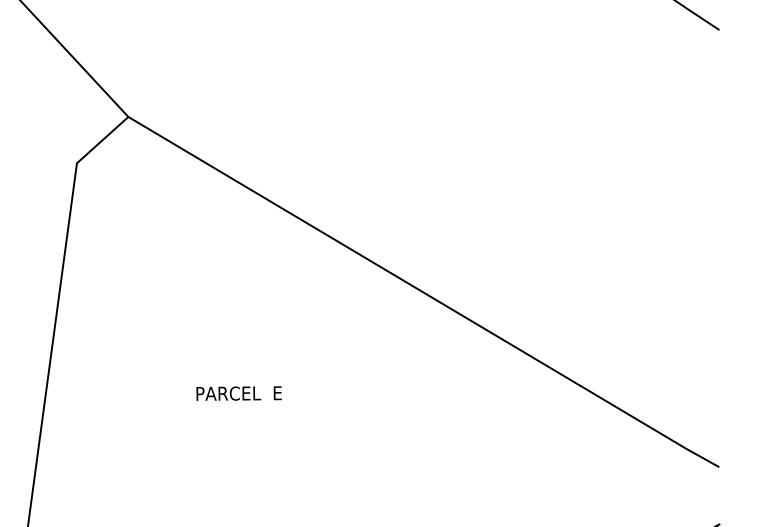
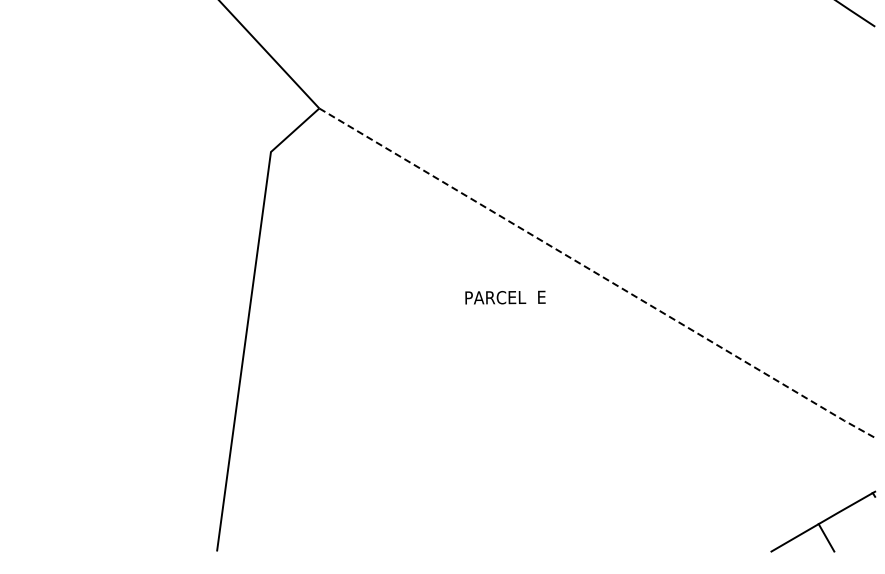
line: (424, 293) -> (597, 274), solid -> dashed
text: (239, 393) -> (505, 297), moved

